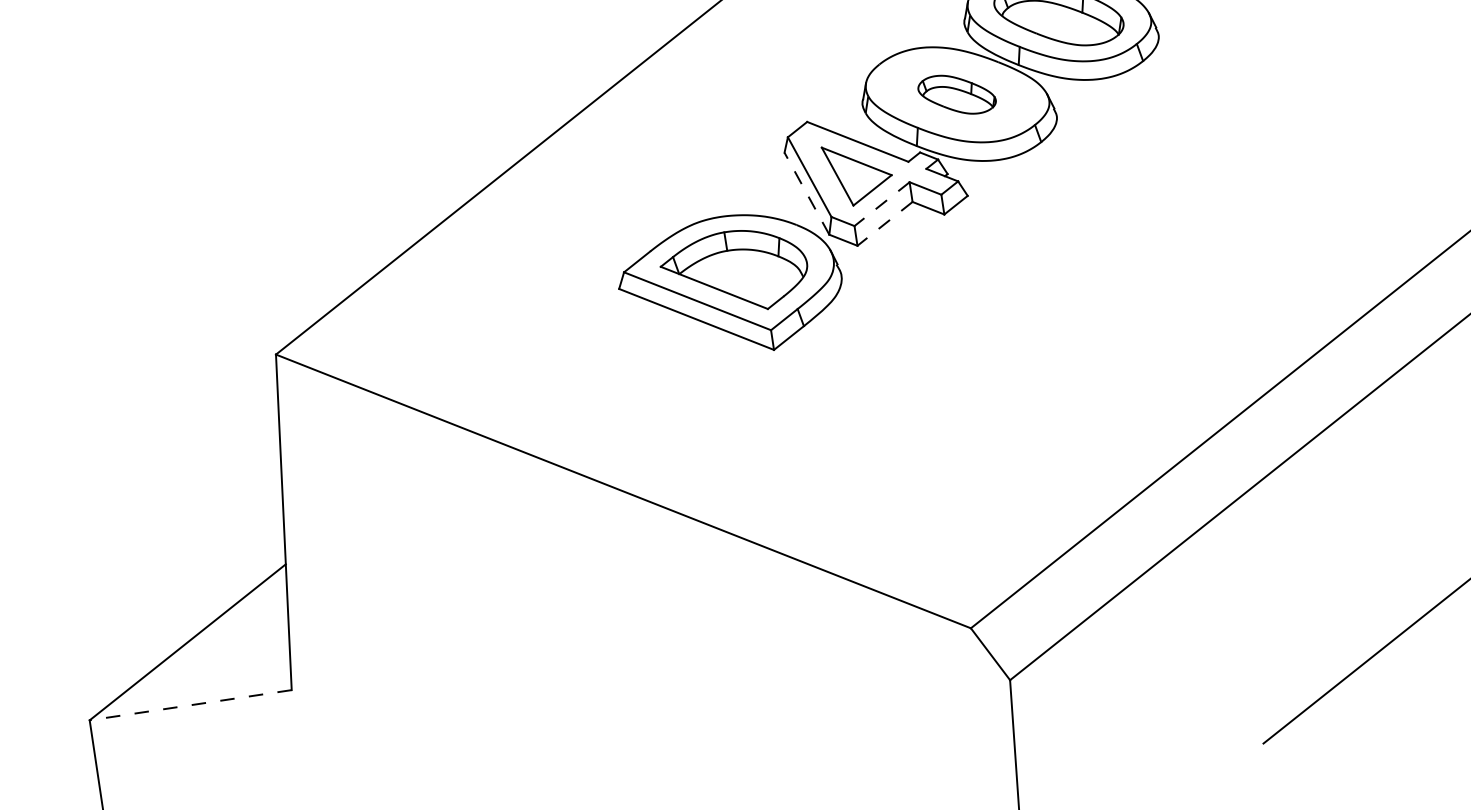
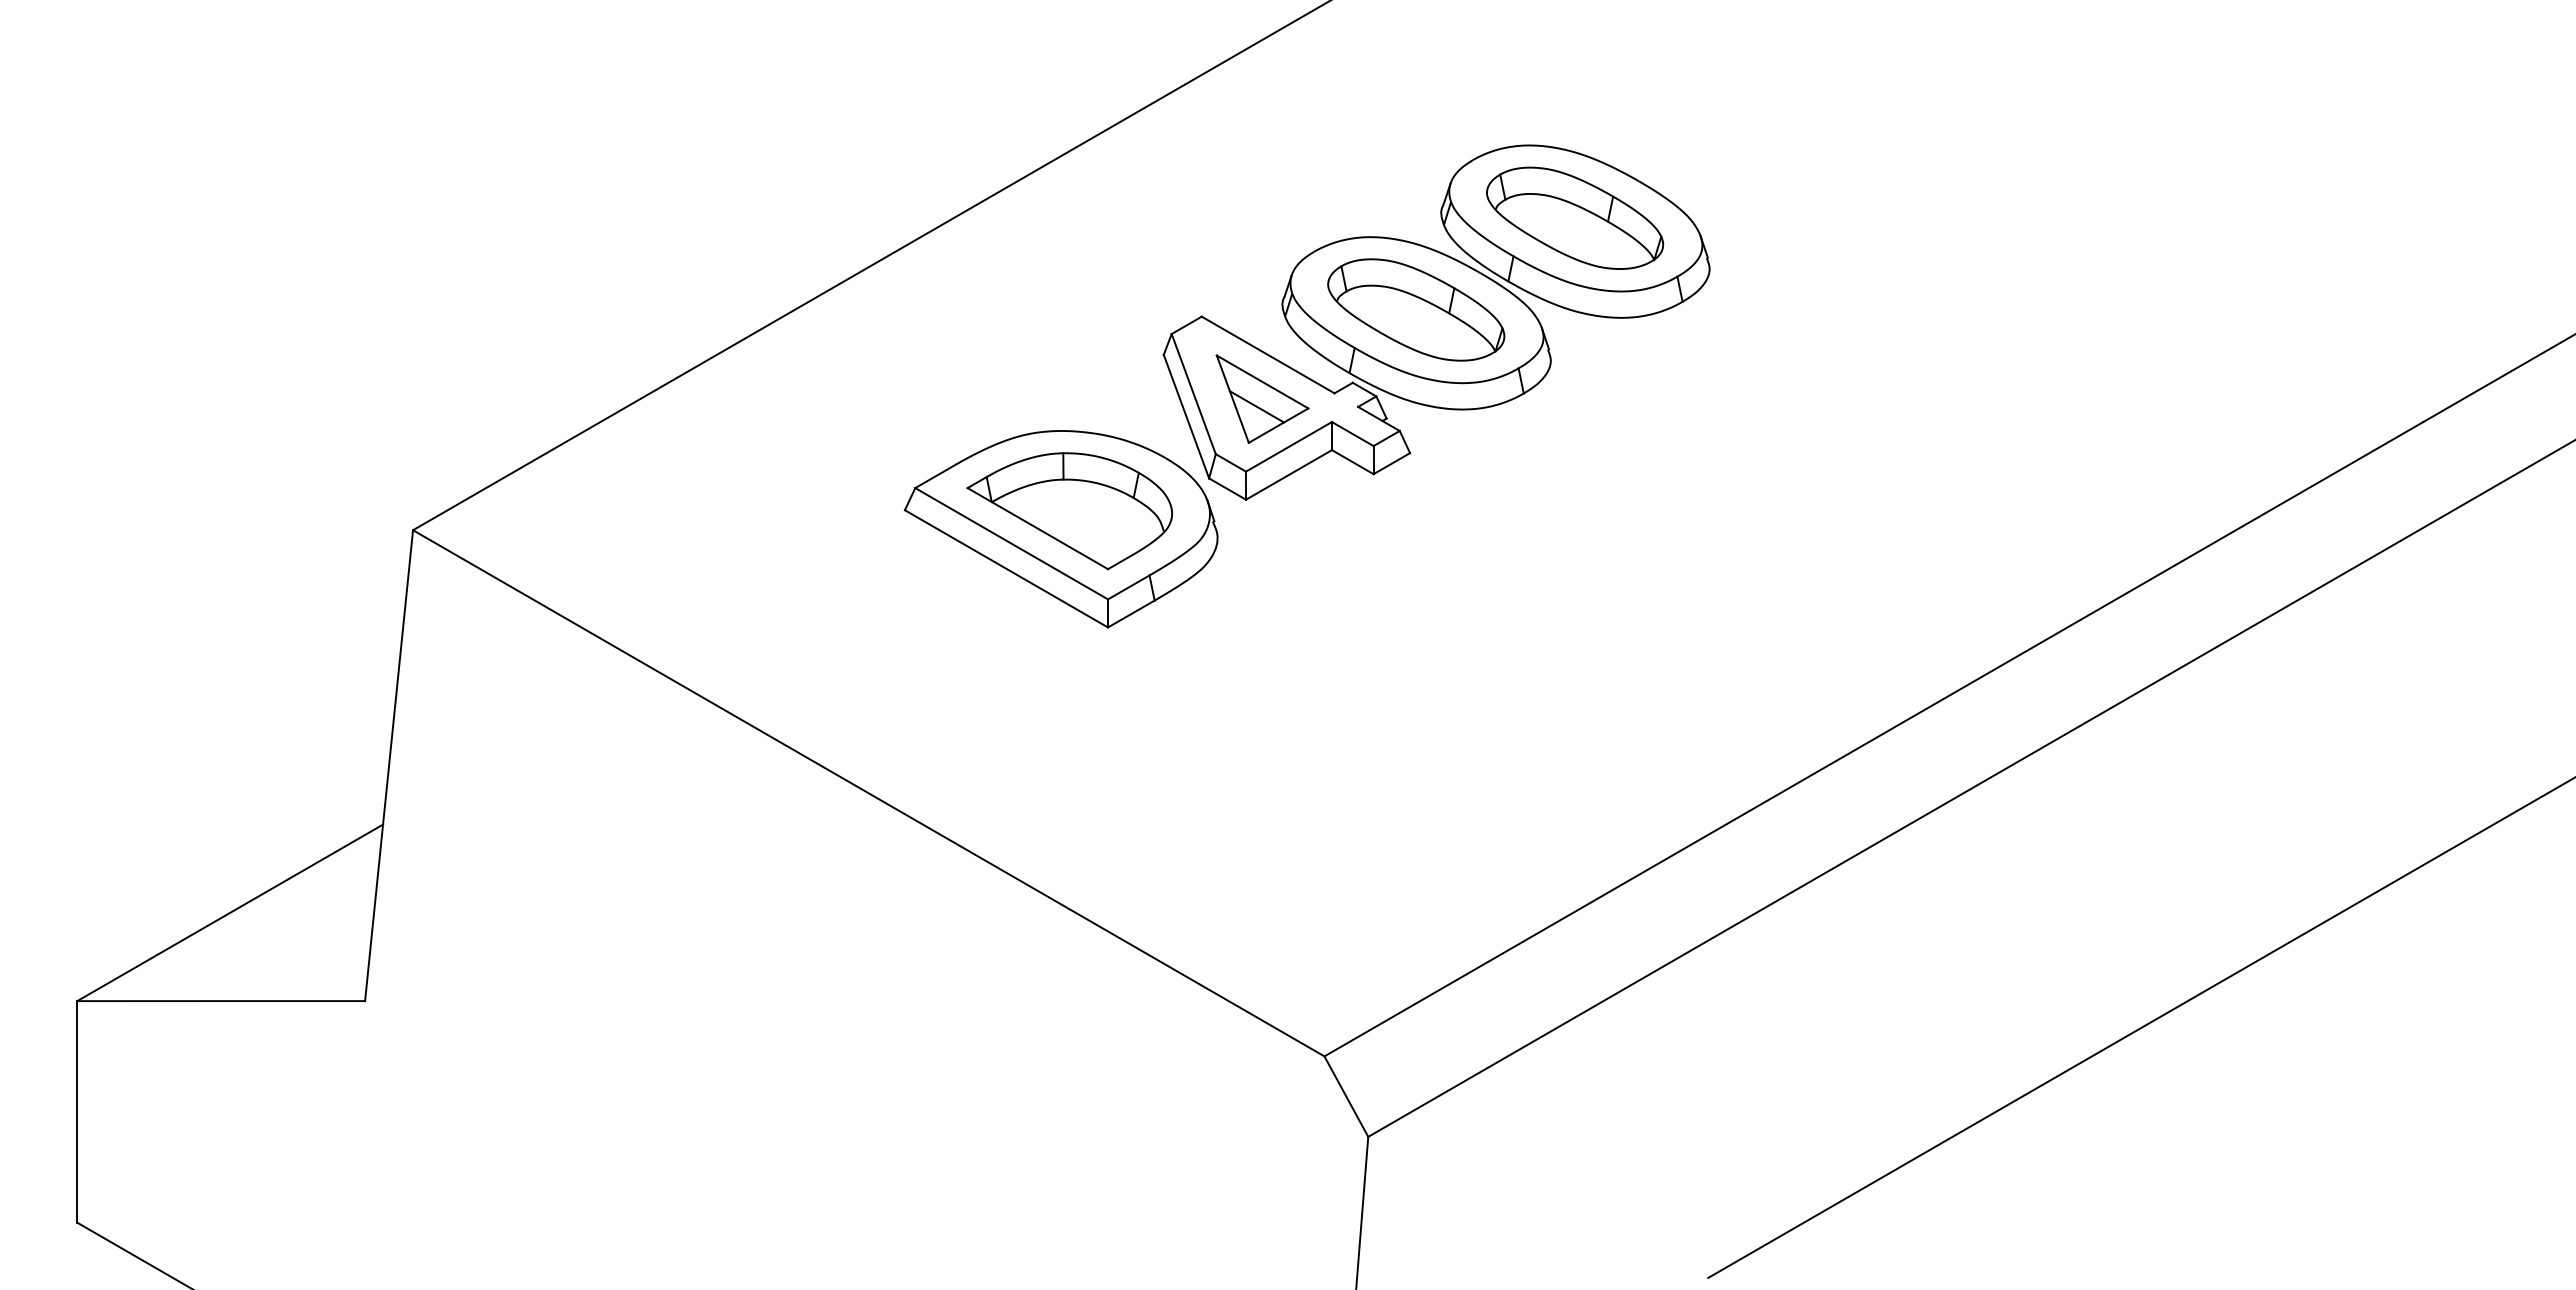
part: (957, 94) -> (1416, 309), size x1.67
line: (855, 179) -> (1256, 406), added
line: (806, 193) -> (1186, 416), dashed -> solid
line: (882, 203) -> (1289, 446), dashed -> solid
line: (885, 223) -> (1289, 474), dashed -> solid
line: (190, 705) -> (221, 1001), dashed -> solid

